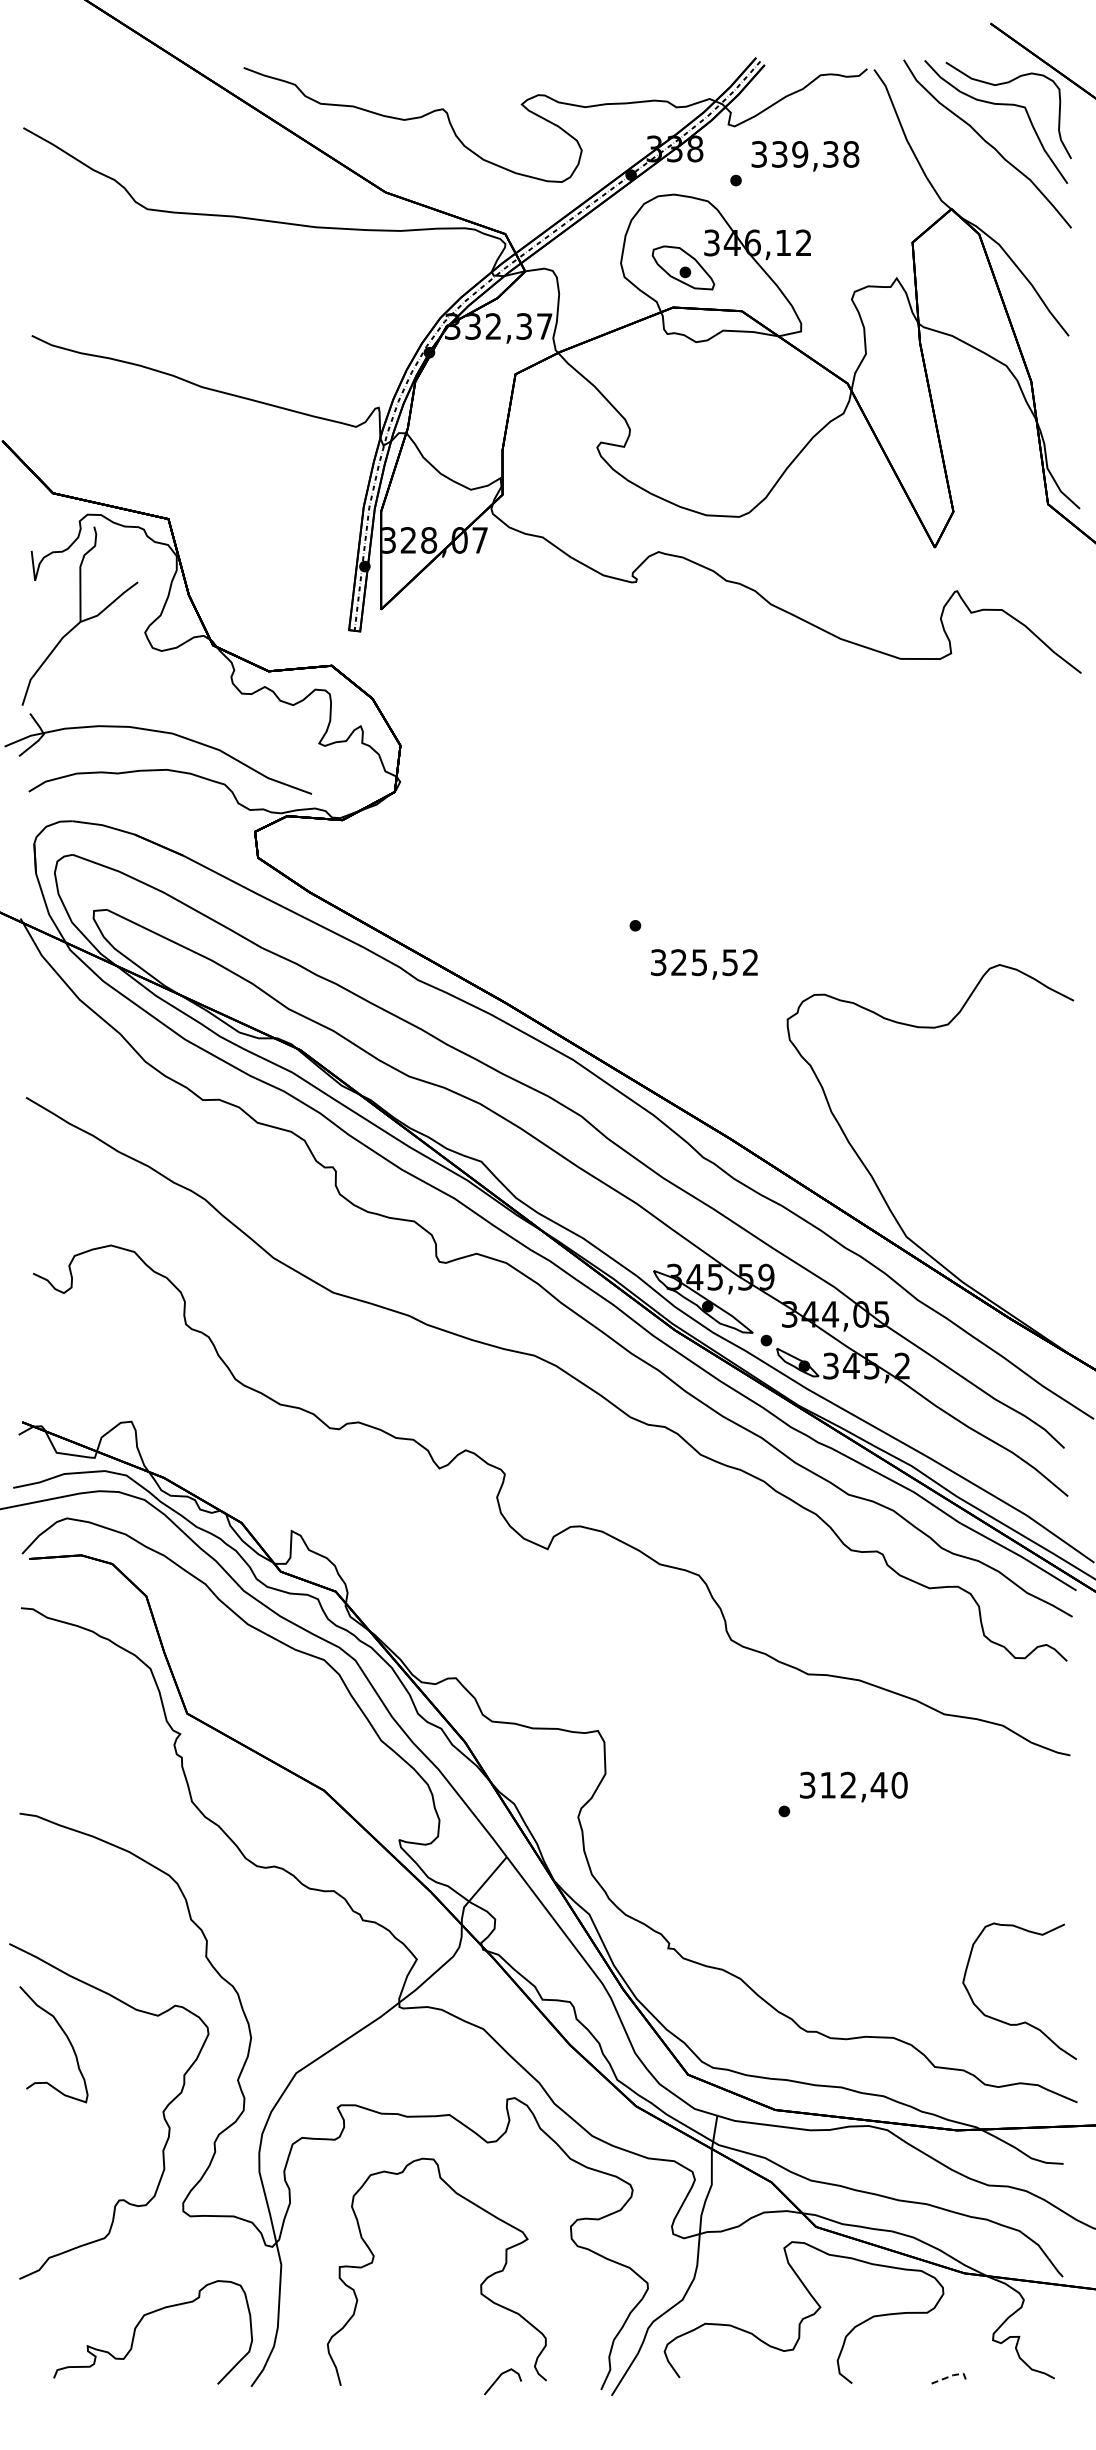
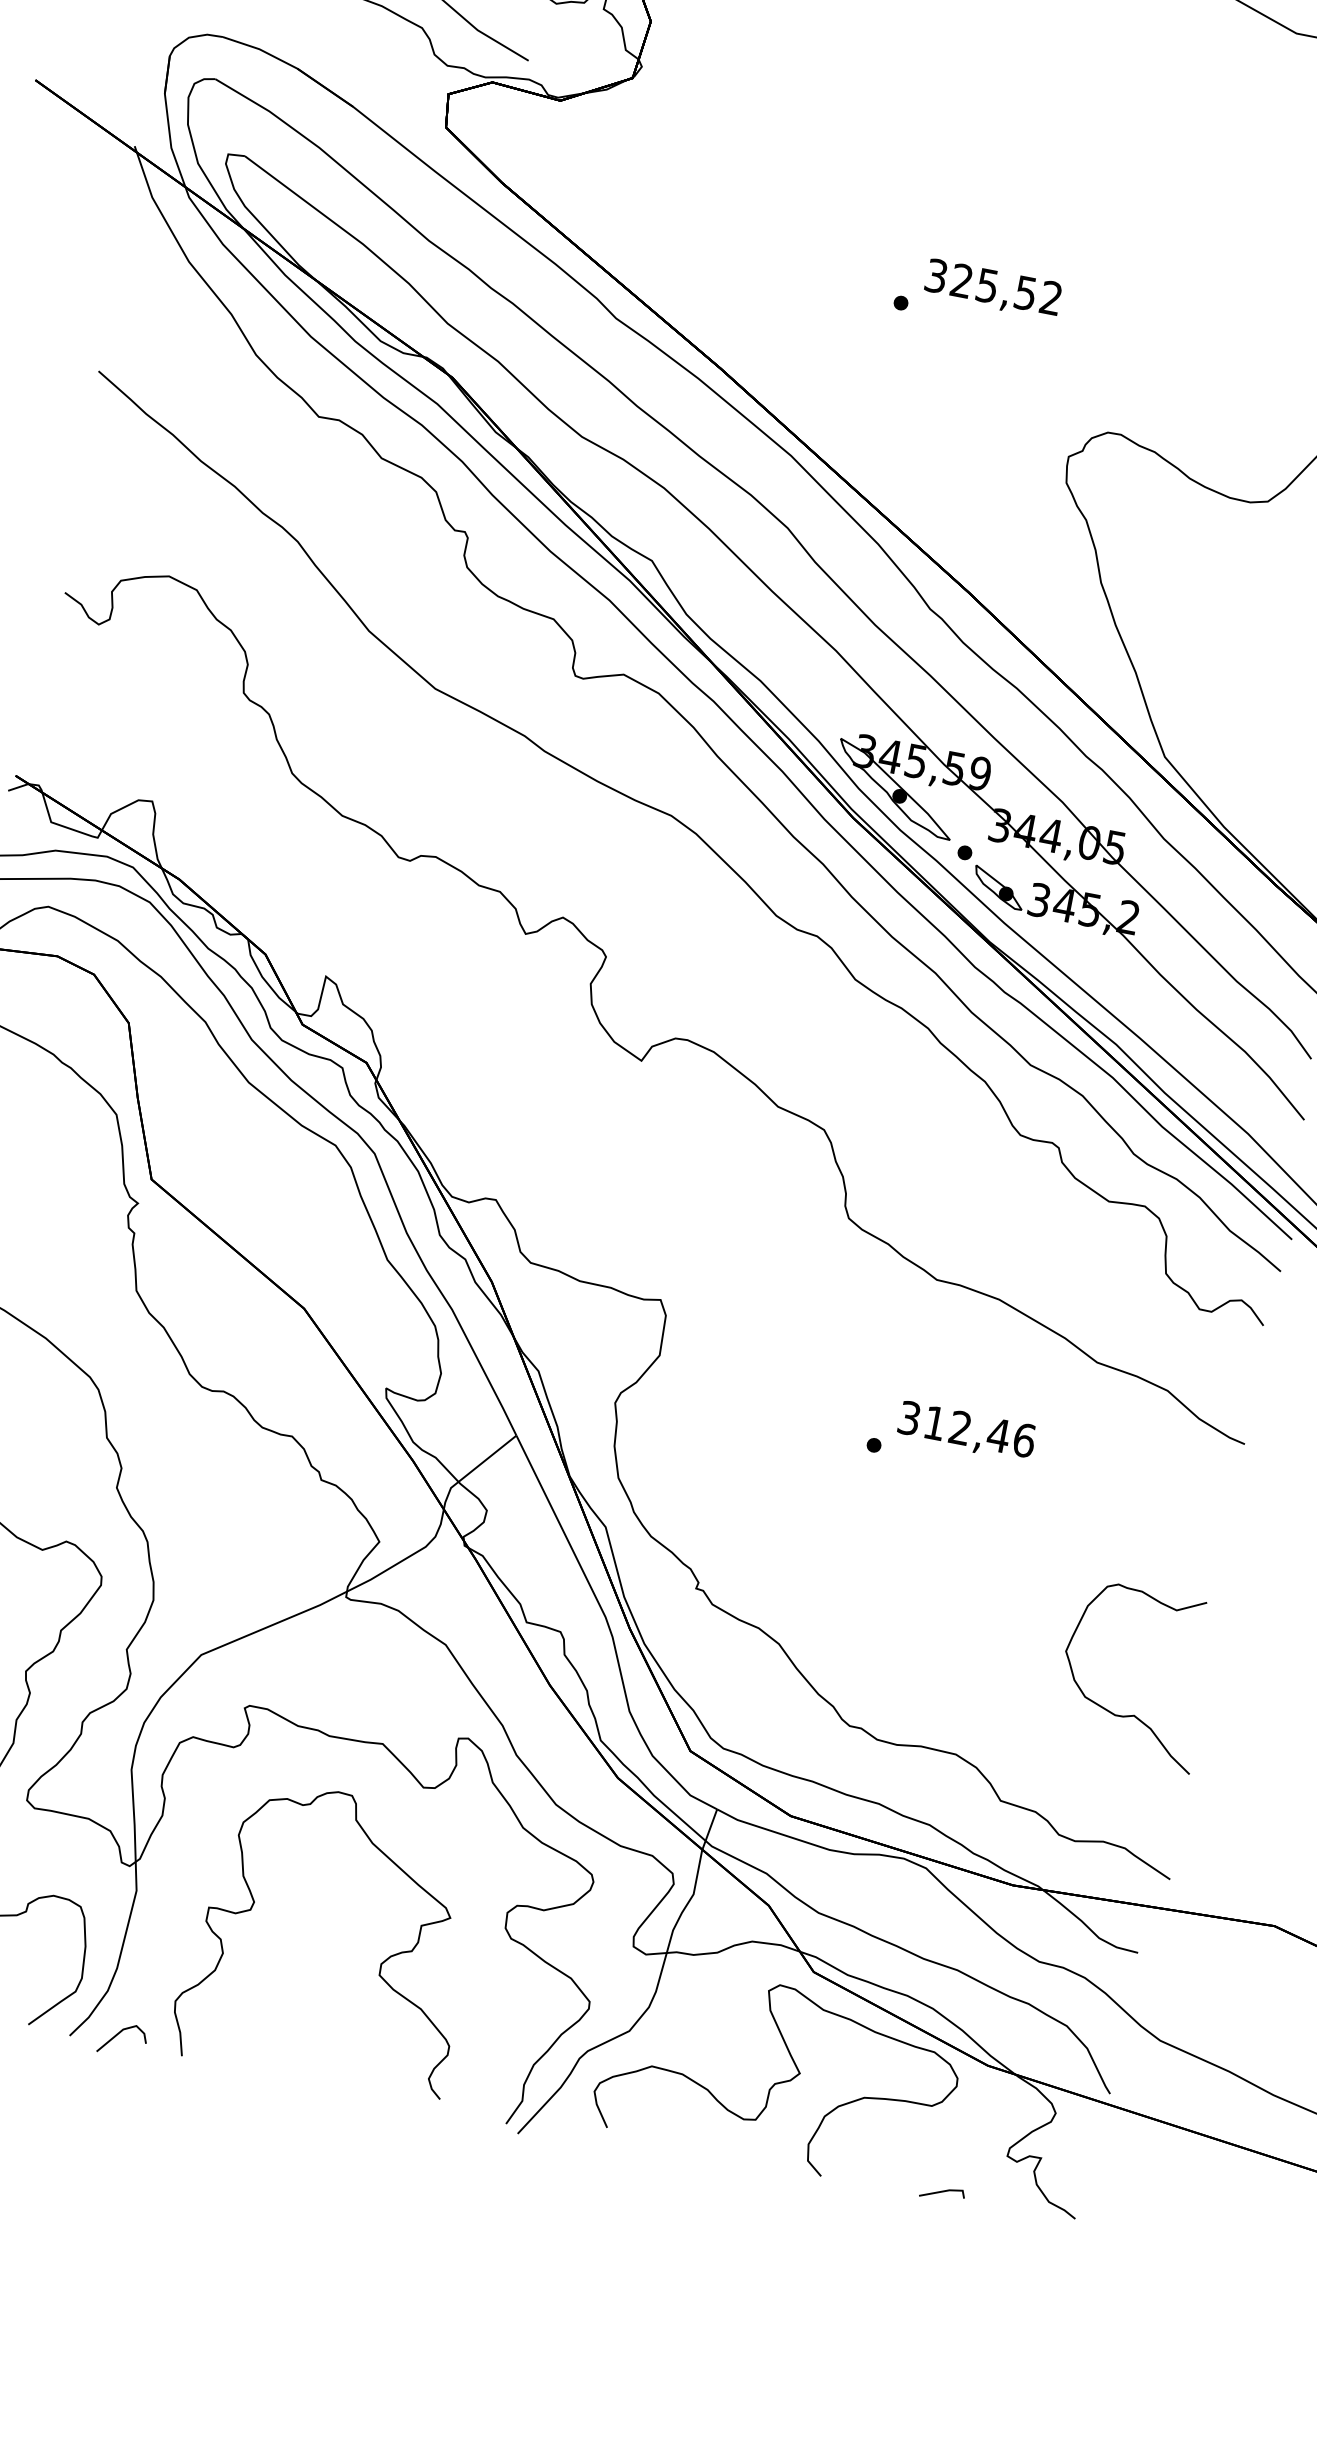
text: (704, 964) -> (993, 289), moved
text: (899, 1784) -> (1024, 1439), 312,40 -> 312,46
curve: (1024, 2021) -> (1133, 1714), moved
line: (950, 2376) -> (945, 2191), dashed -> solid
line: (499, 2378) -> (119, 2034), moved

